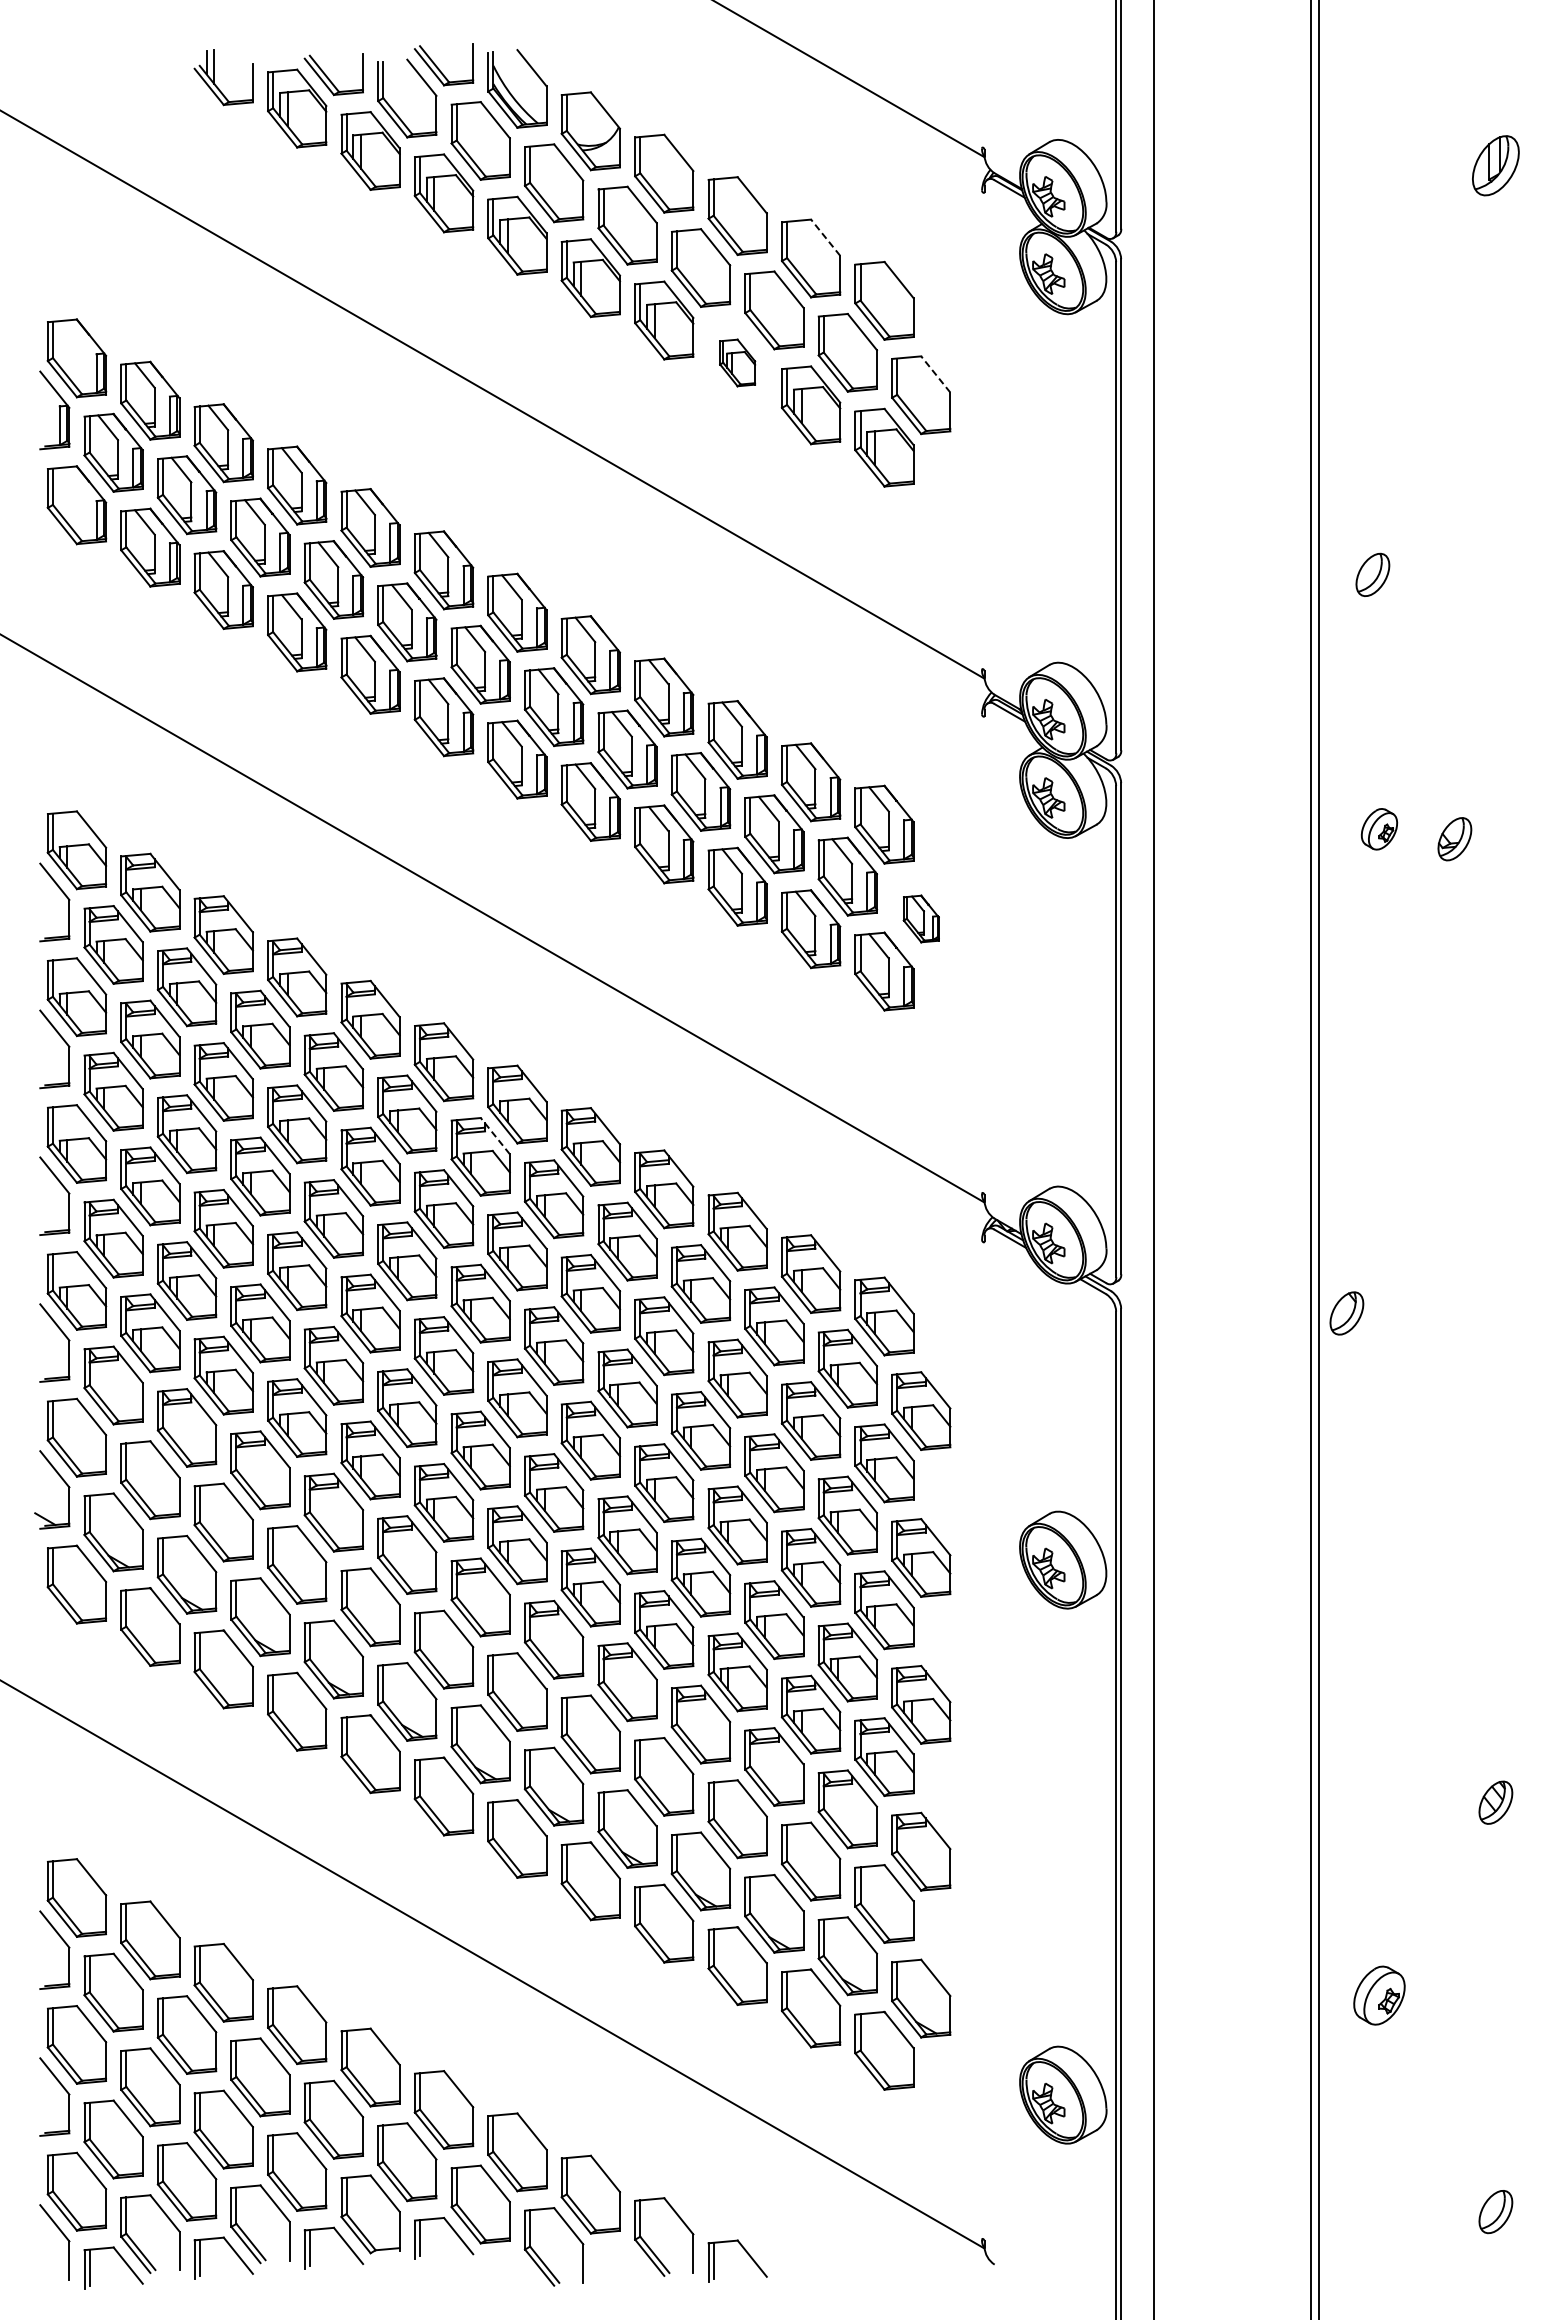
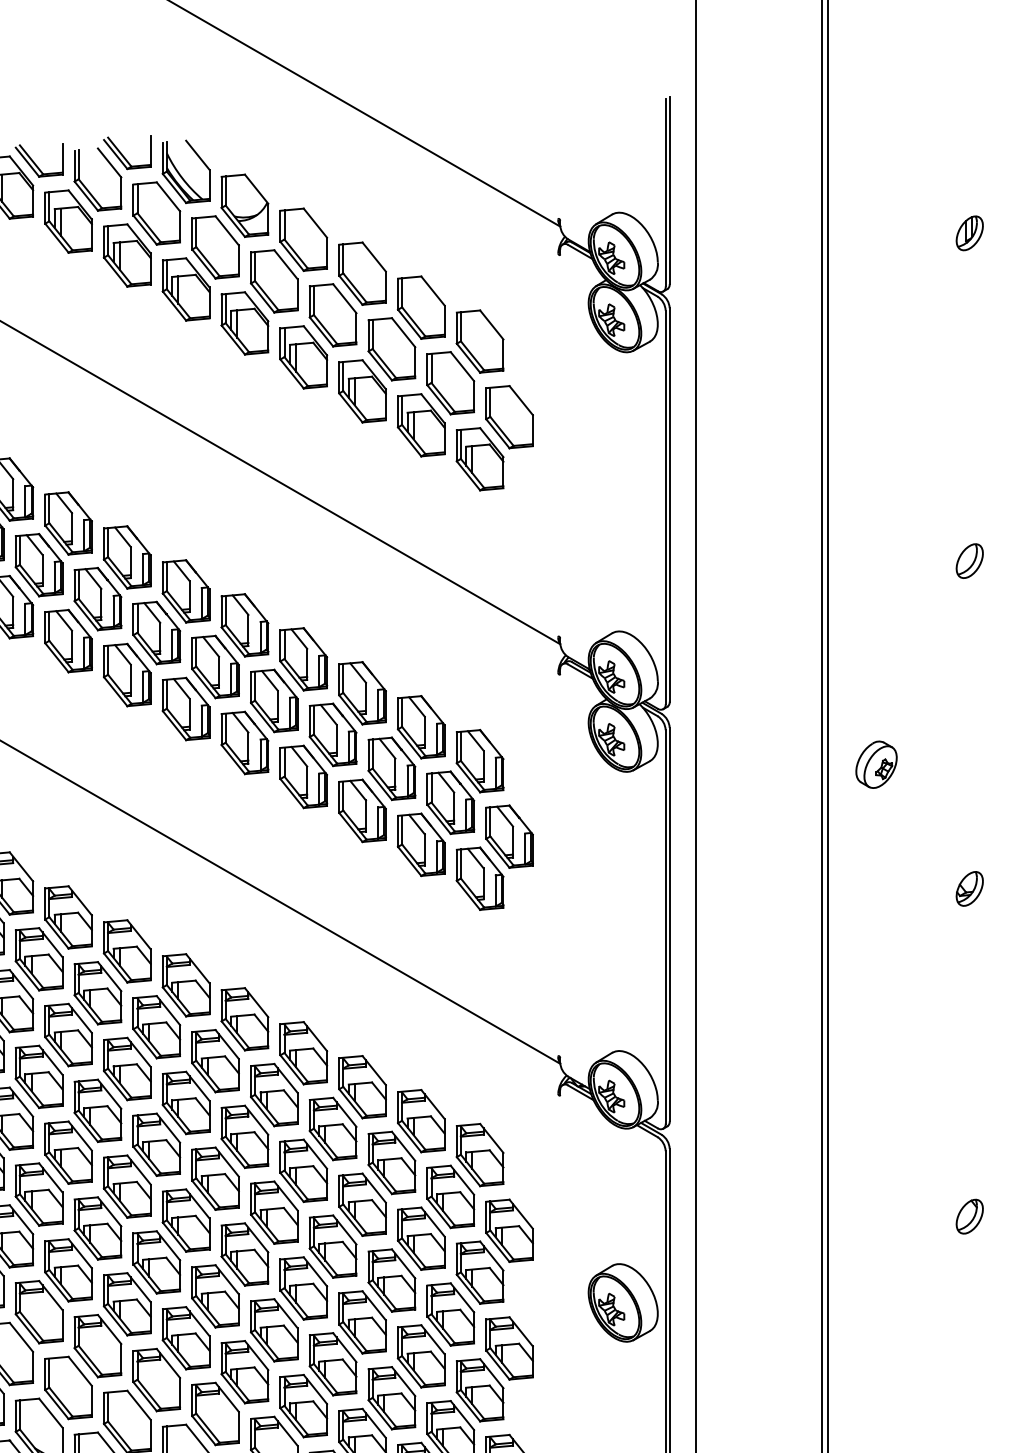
part: (1495, 165) -> (969, 233), size x0.71
line: (825, 237) -> (432, 290), dashed -> solid
part: (737, 362) -> (362, 390), size x1.67
line: (935, 374) -> (520, 400), dashed -> solid
part: (1372, 574) -> (969, 560), moved
part: (1379, 829) -> (876, 765), size x1.43
part: (1454, 839) -> (969, 889), moved
part: (921, 918) -> (509, 836), size x1.67
line: (495, 1135) -> (168, 1010), dashed -> solid
part: (1346, 1313) -> (969, 1216), moved
part: (1063, 1559) -> (623, 1302), moved

